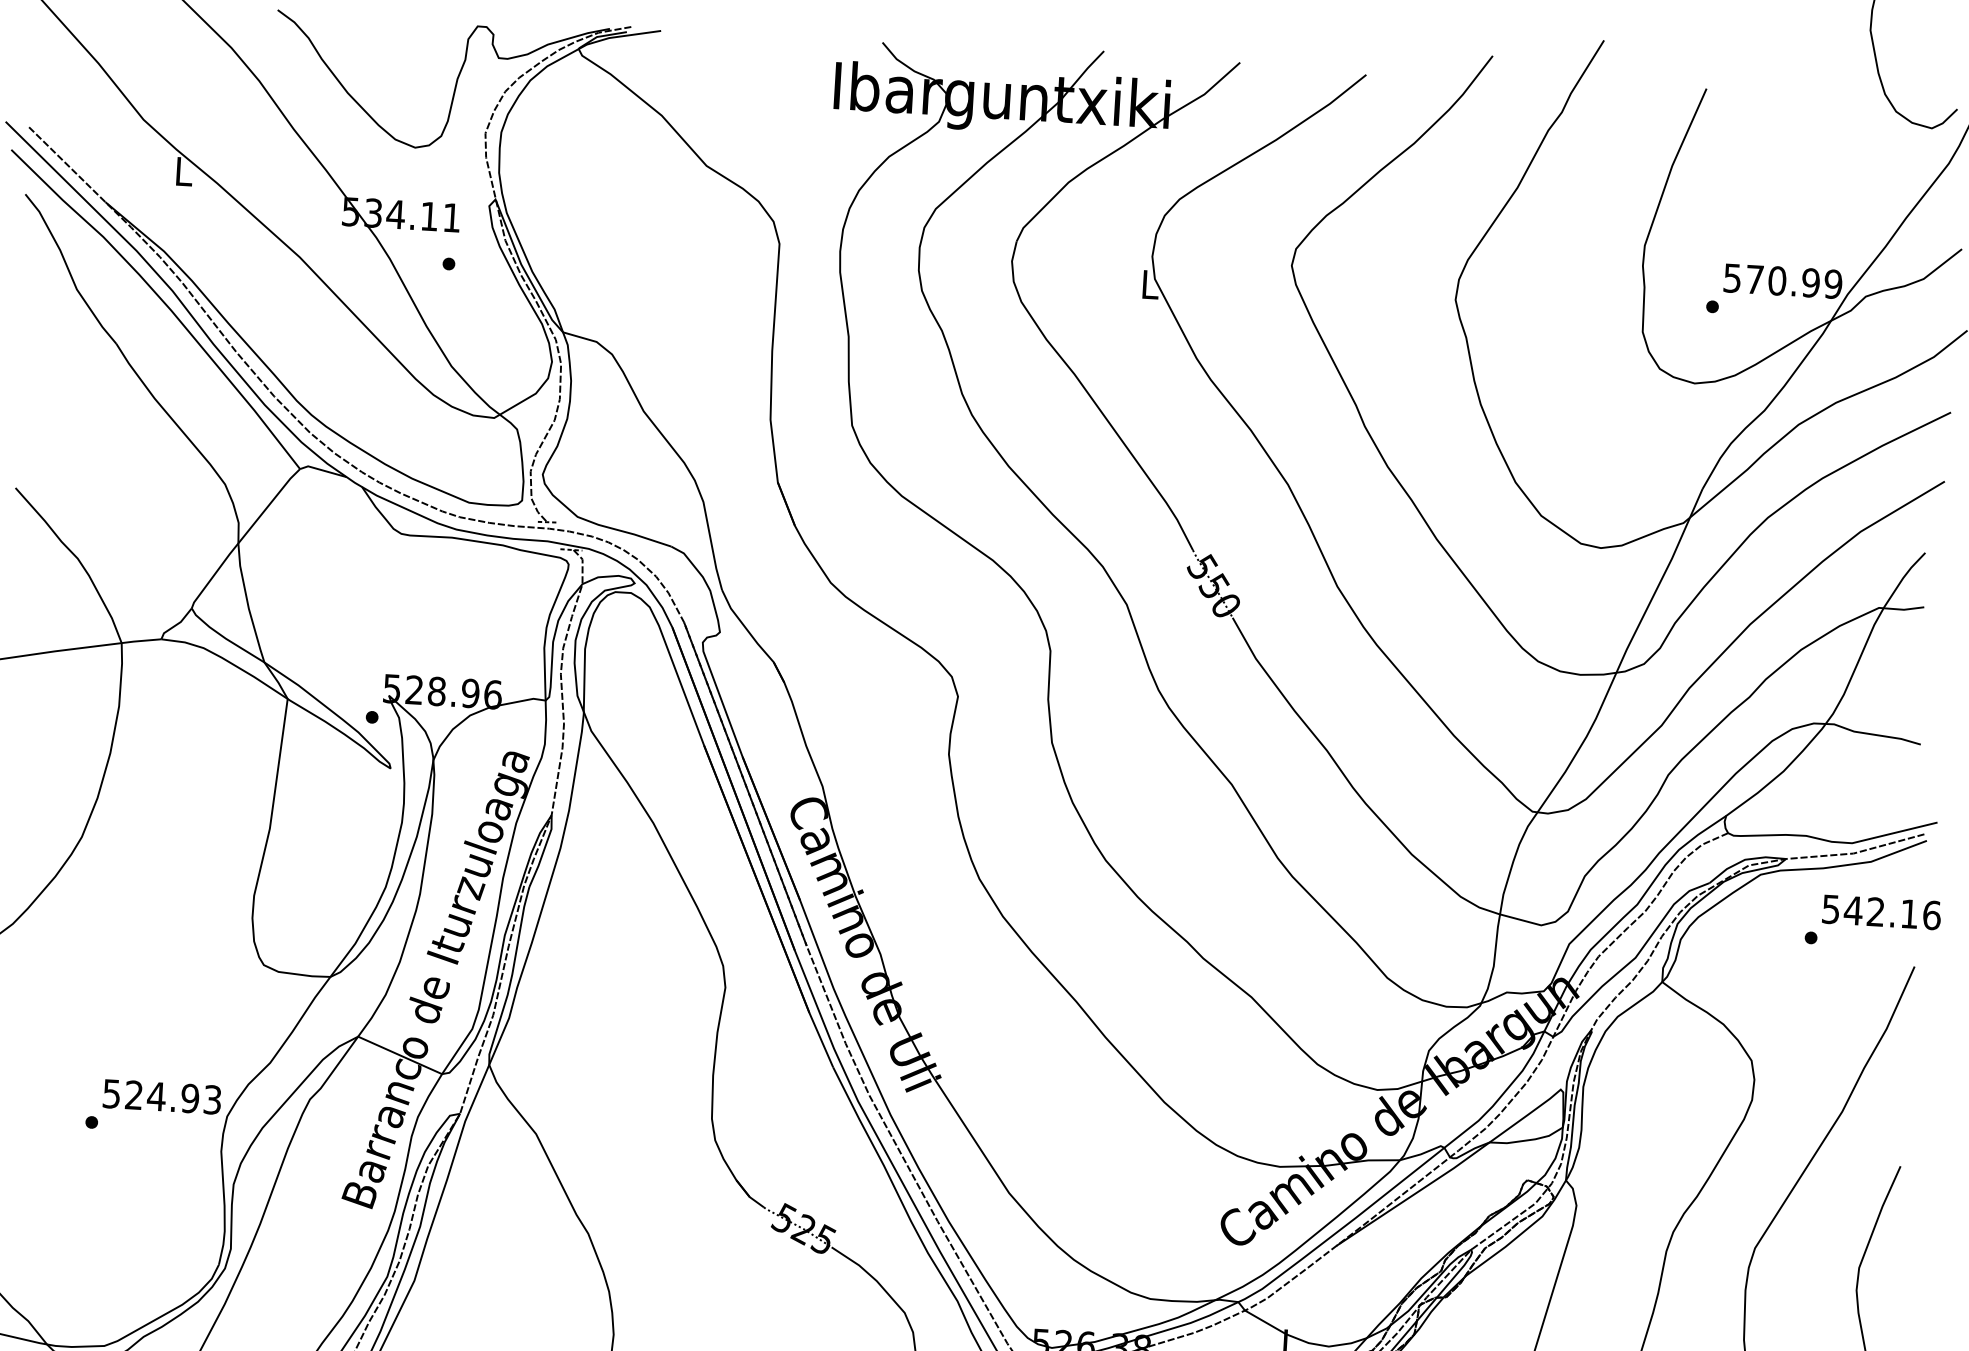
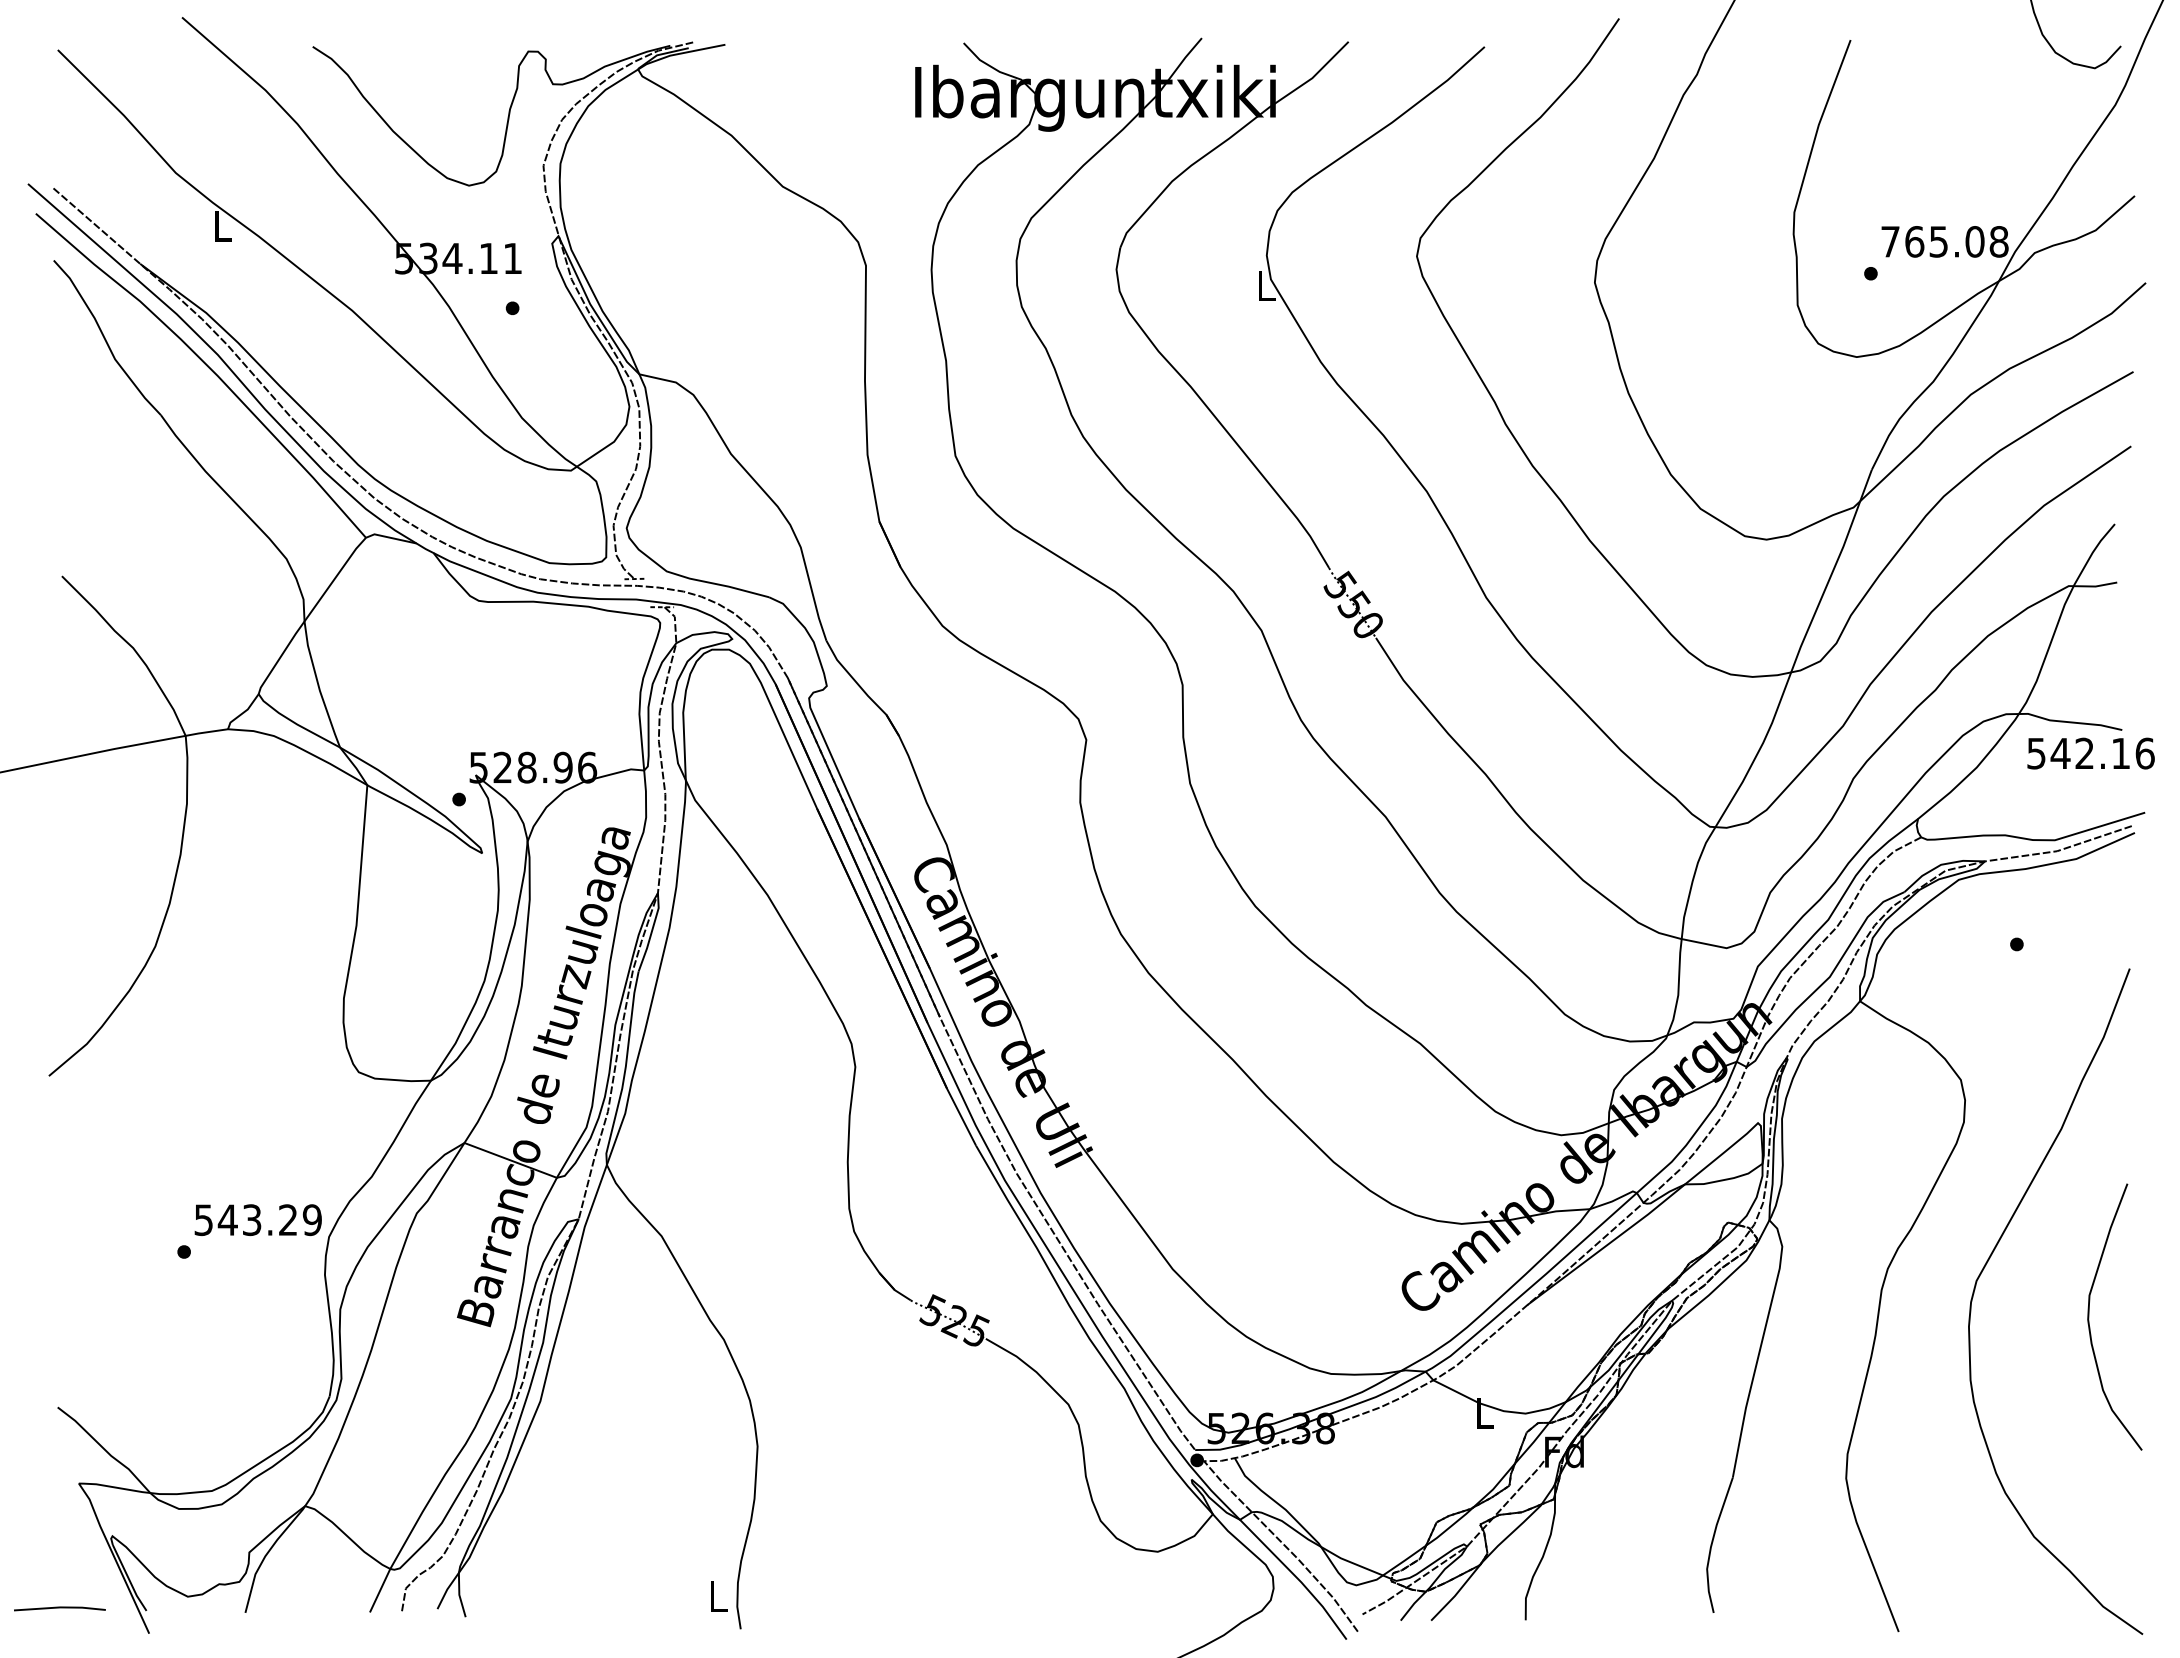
text: (1782, 280) -> (1944, 241), 570.99 -> 765.08
text: (1881, 912) -> (2090, 753), moved
text: (172, 1097) -> (269, 1220), 524.93 -> 543.29

